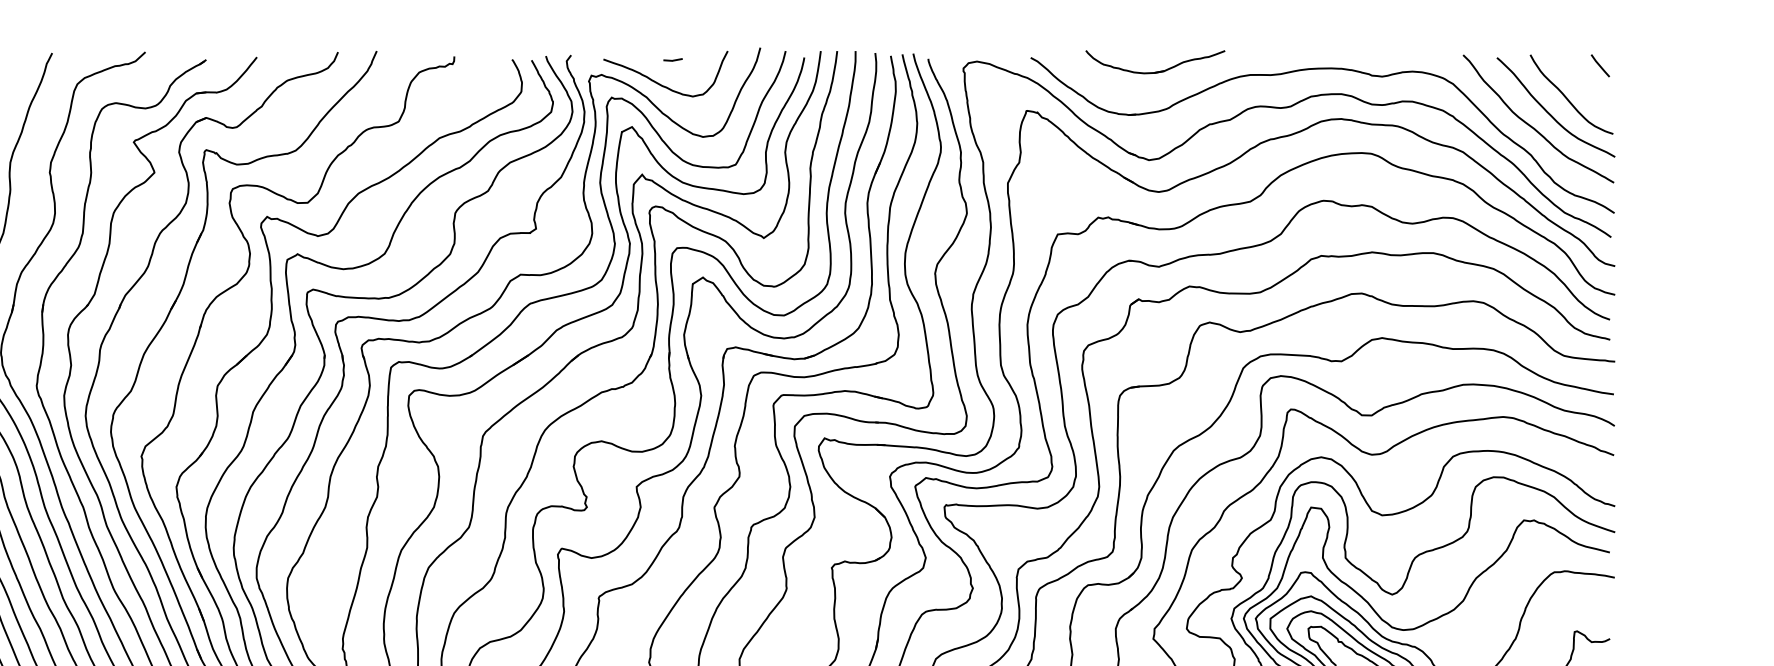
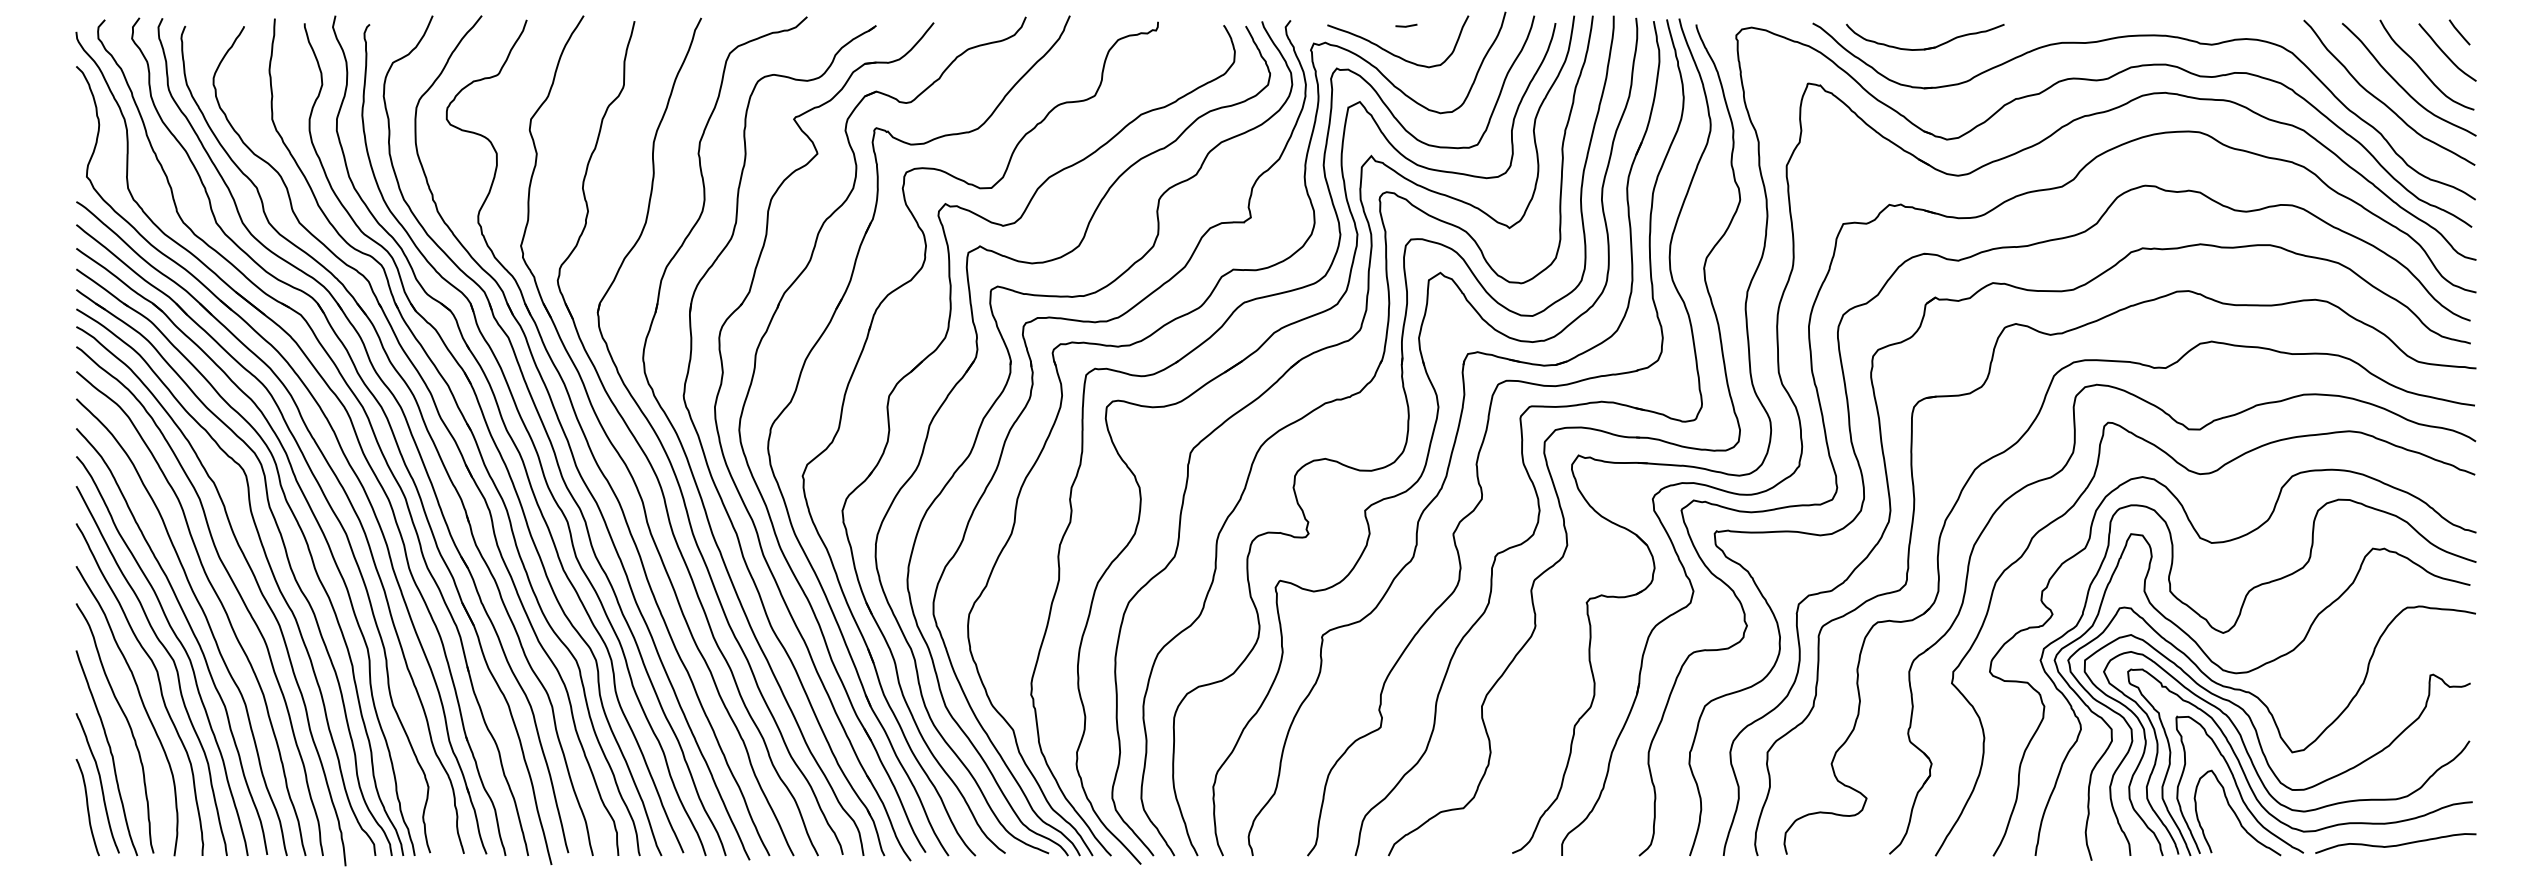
part: (1158, 71) -> (1928, 47), moved
curve: (1587, 84) -> (2445, 53), added

